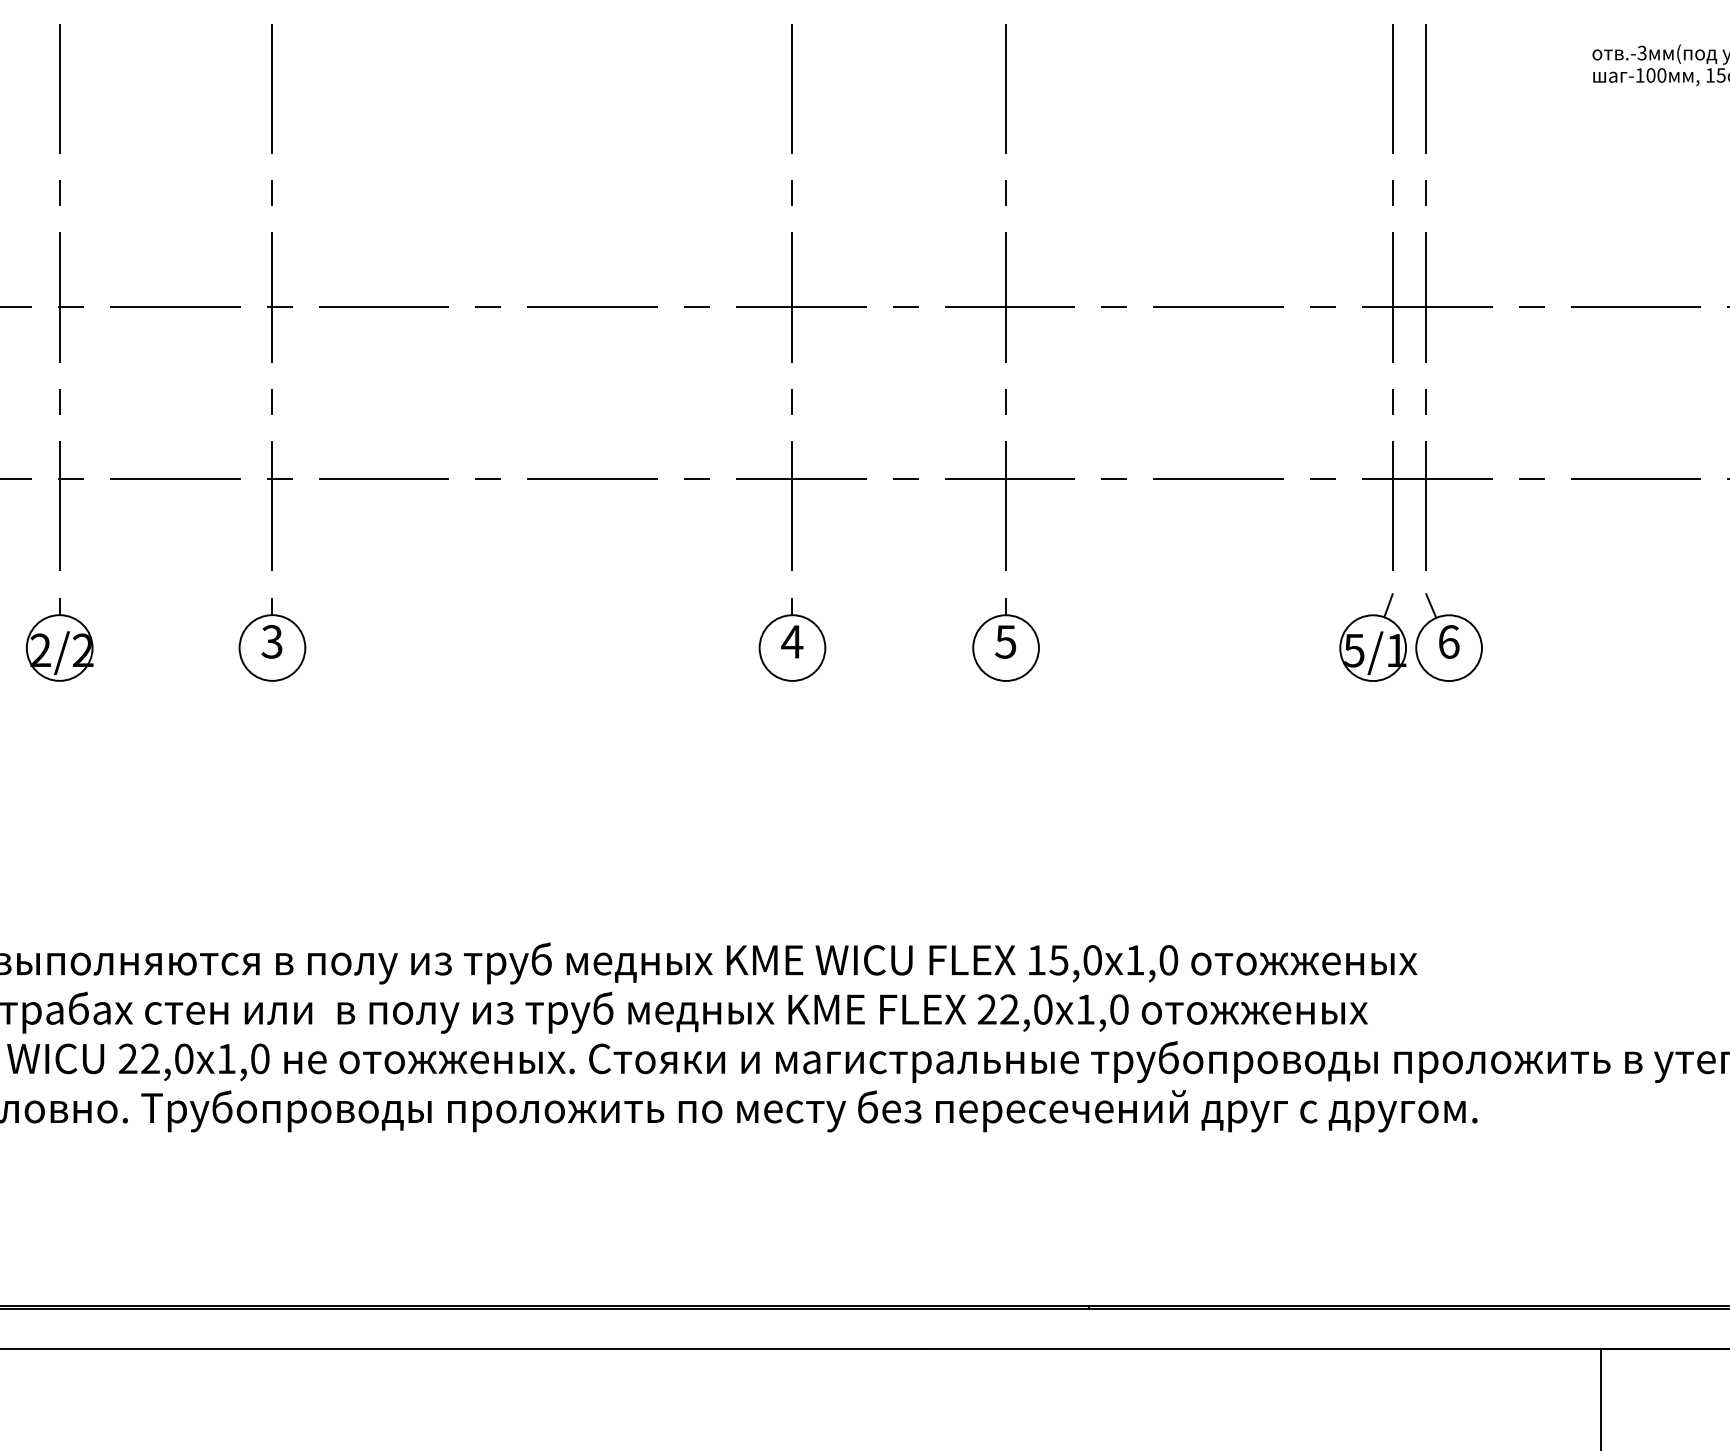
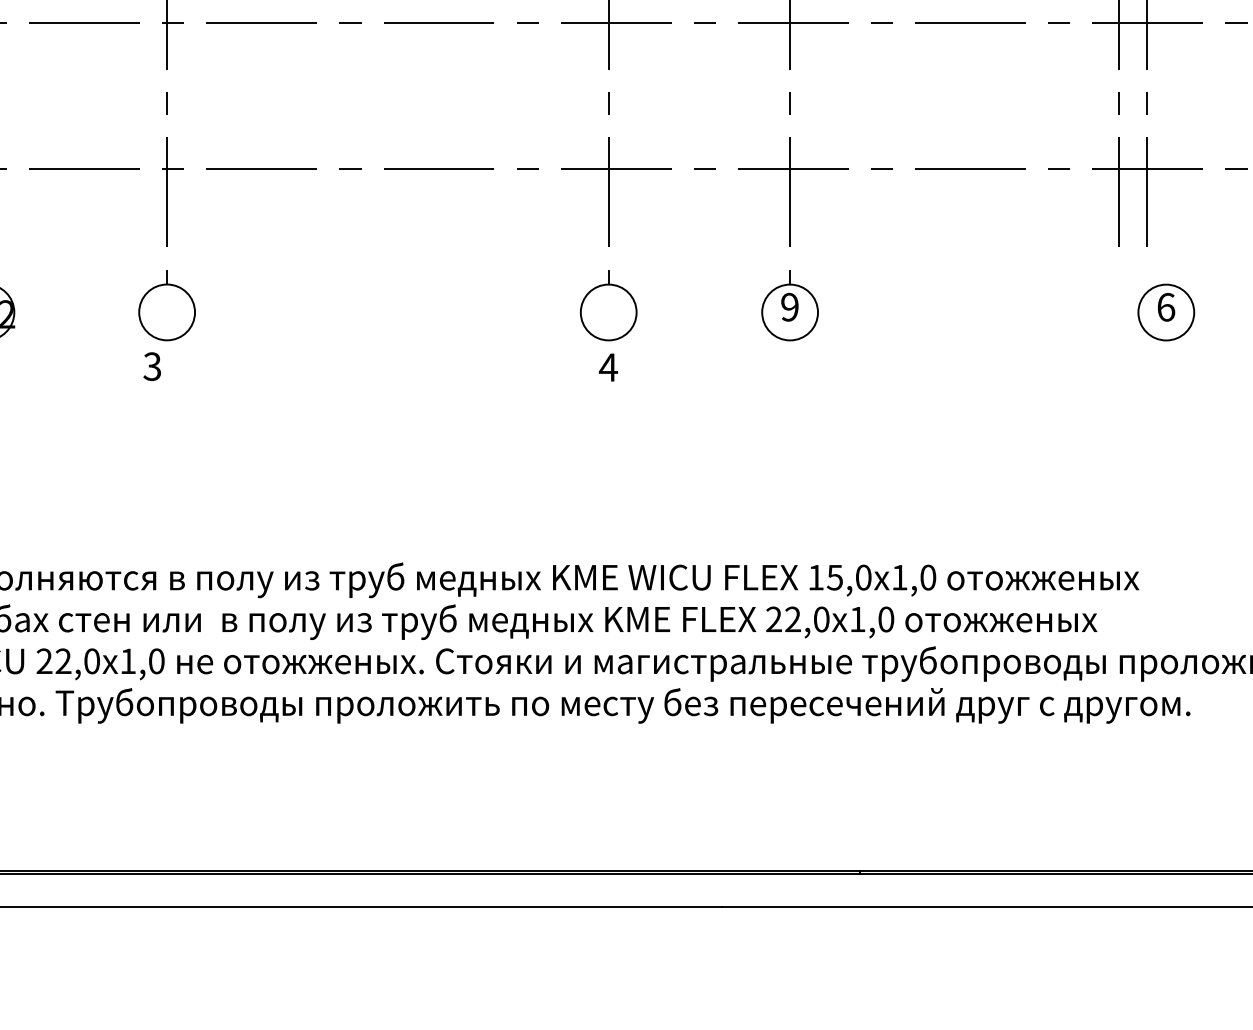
line: (1430, 605) -> (1150, 276), removed
part: (1372, 637) -> (1101, 303), removed
text: (271, 641) -> (151, 366), moved
text: (792, 641) -> (608, 367), moved
text: (1005, 641) -> (789, 306), 5 -> 9

